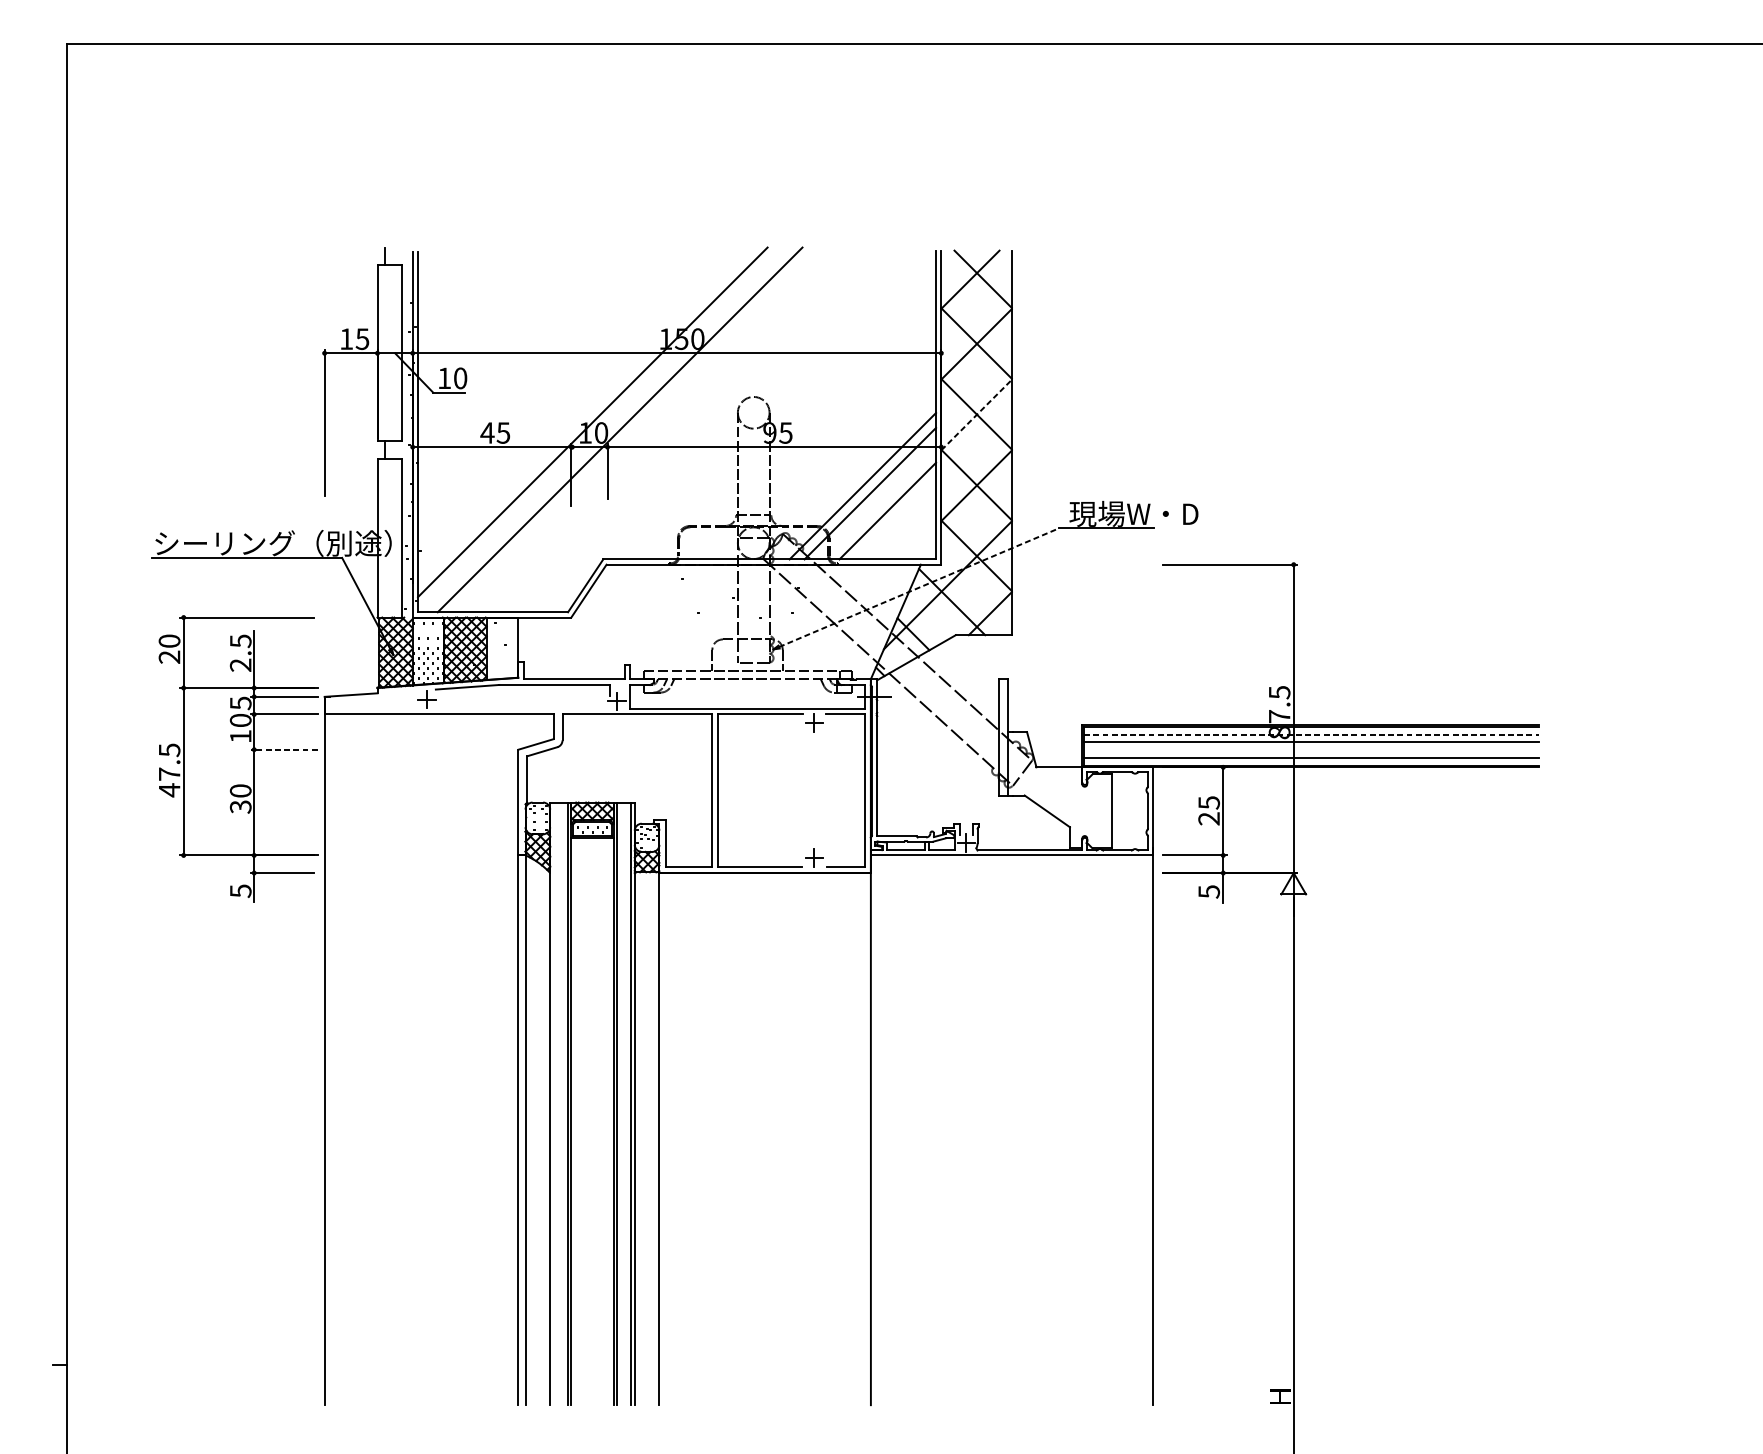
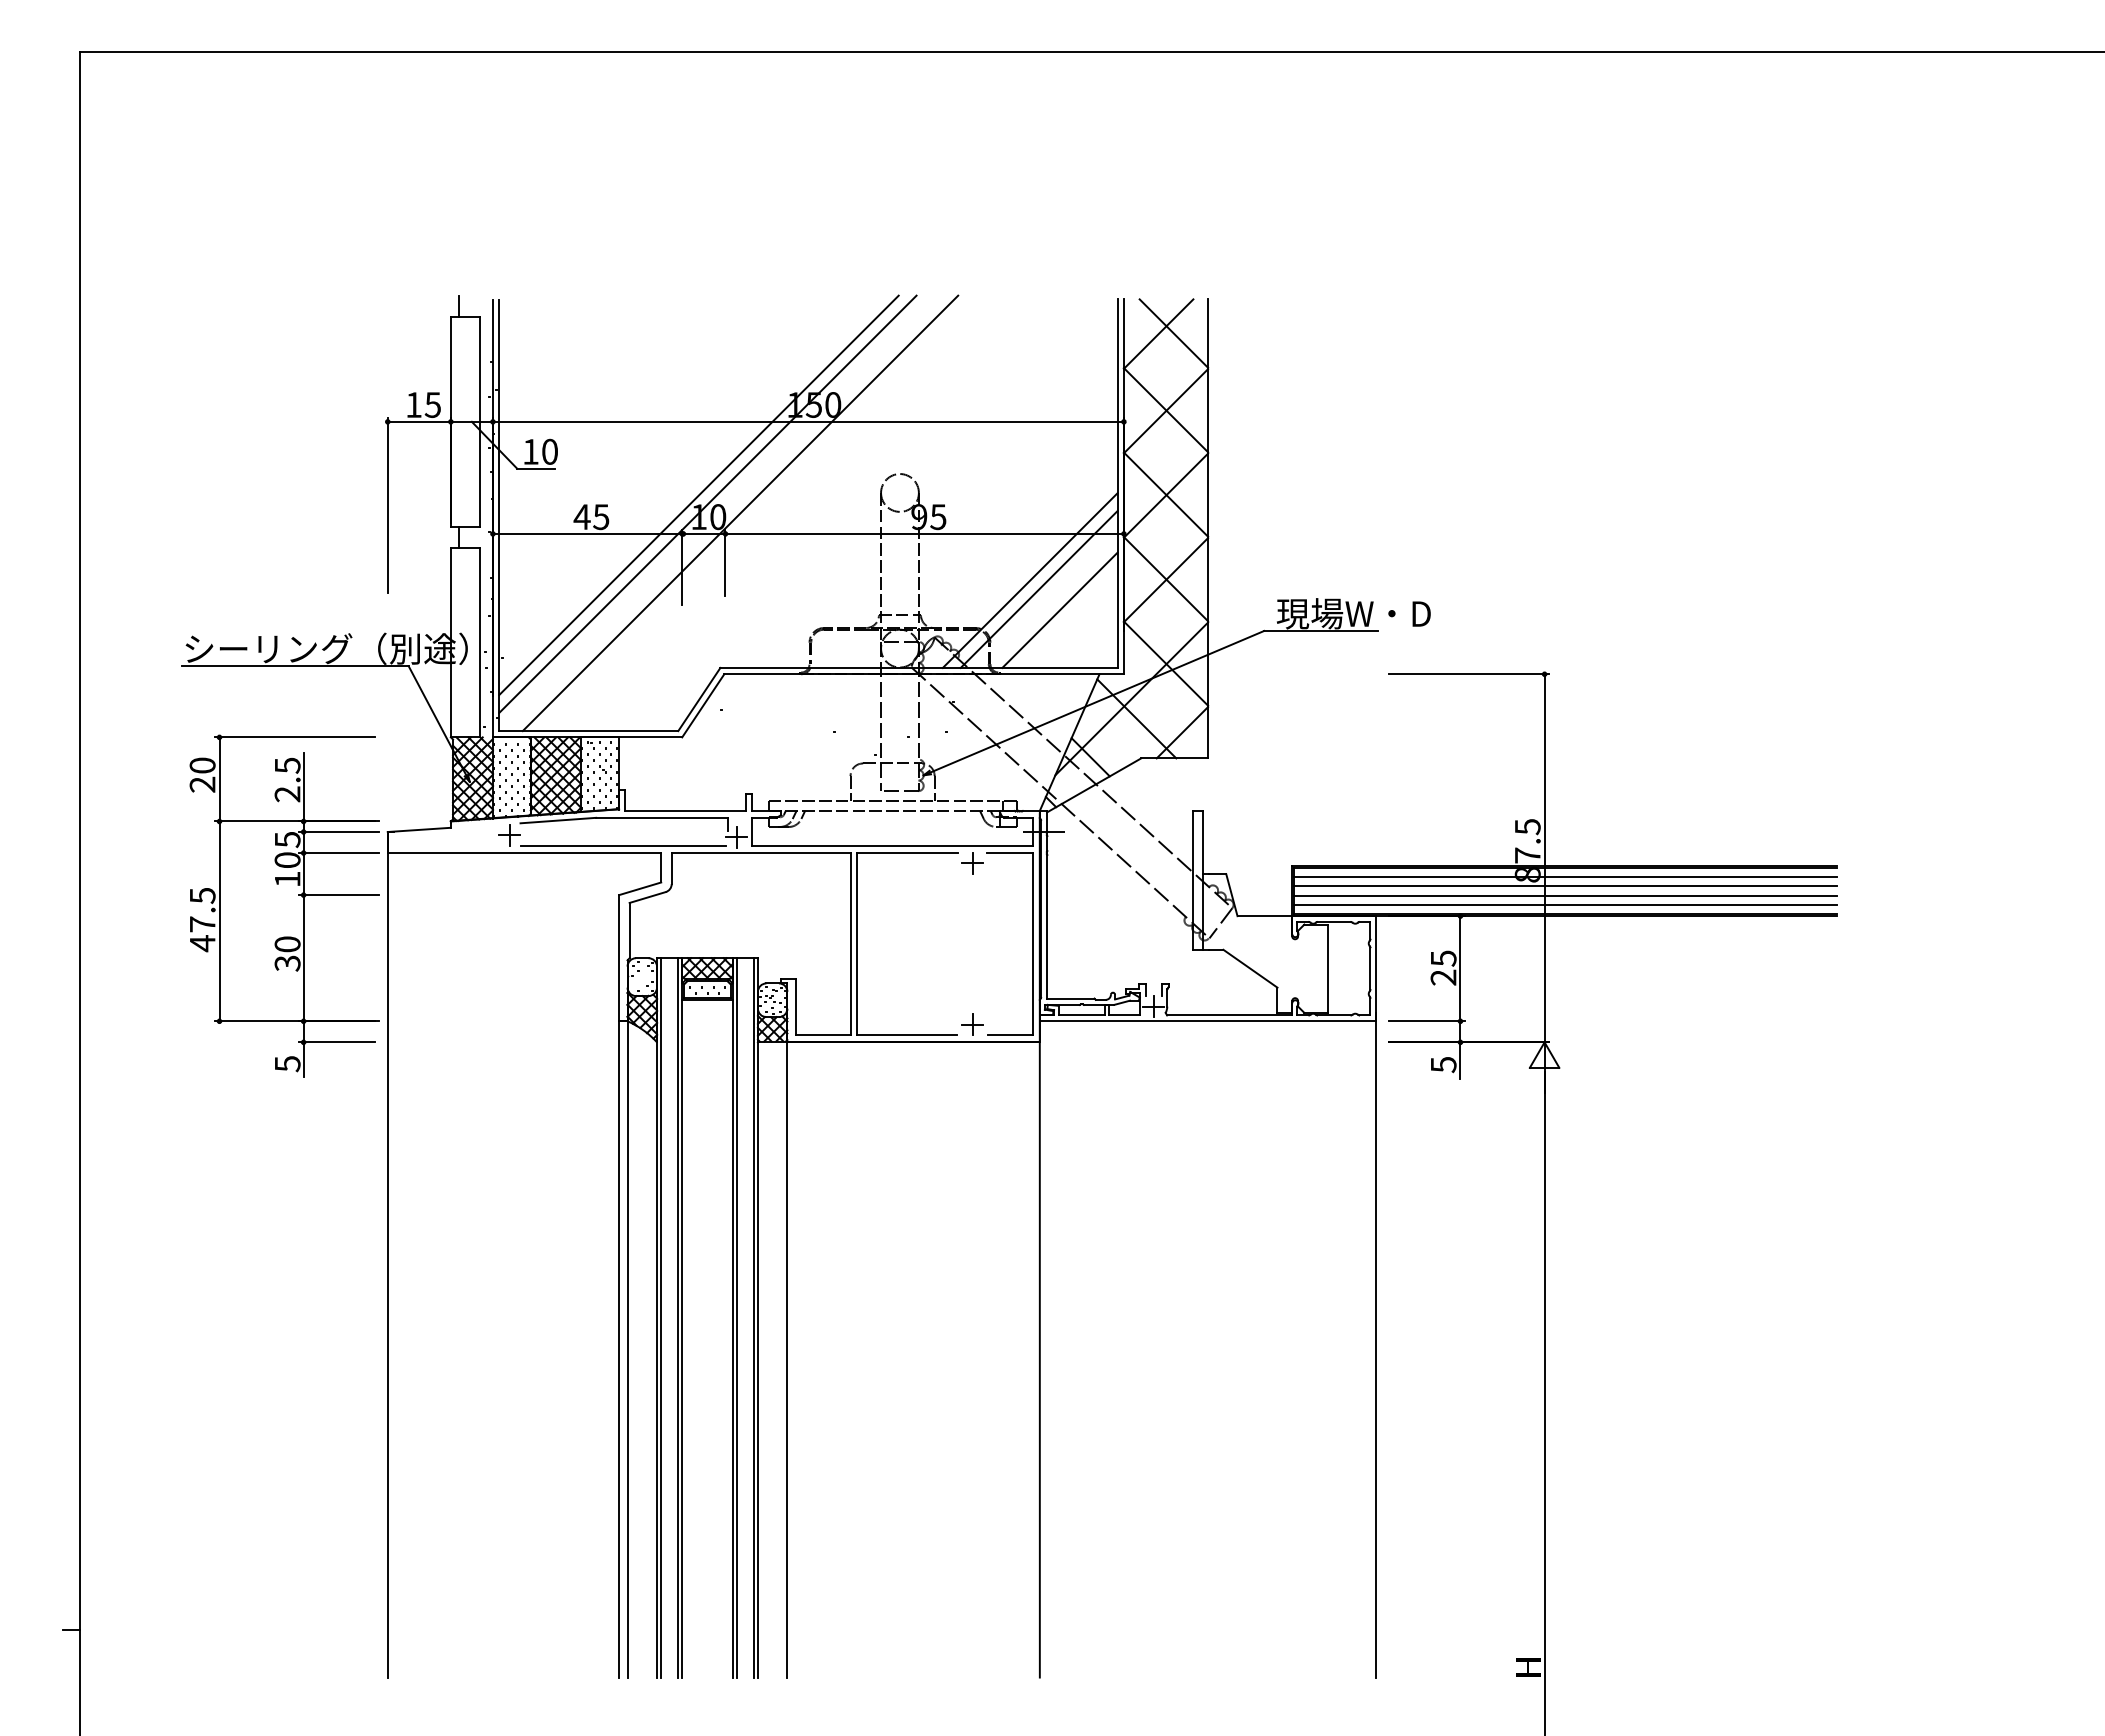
line: (584, 414) -> (698, 495), added
line: (976, 414) -> (1166, 495), dashed -> solid
line: (919, 587) -> (1097, 701), dashed -> solid
line: (521, 708) -> (622, 846), added
line: (1311, 734) -> (1565, 877), dashed -> solid
line: (284, 750) -> (339, 895), dashed -> solid
line: (1311, 750) -> (1565, 895), added
line: (553, 1103) -> (661, 1317), added

